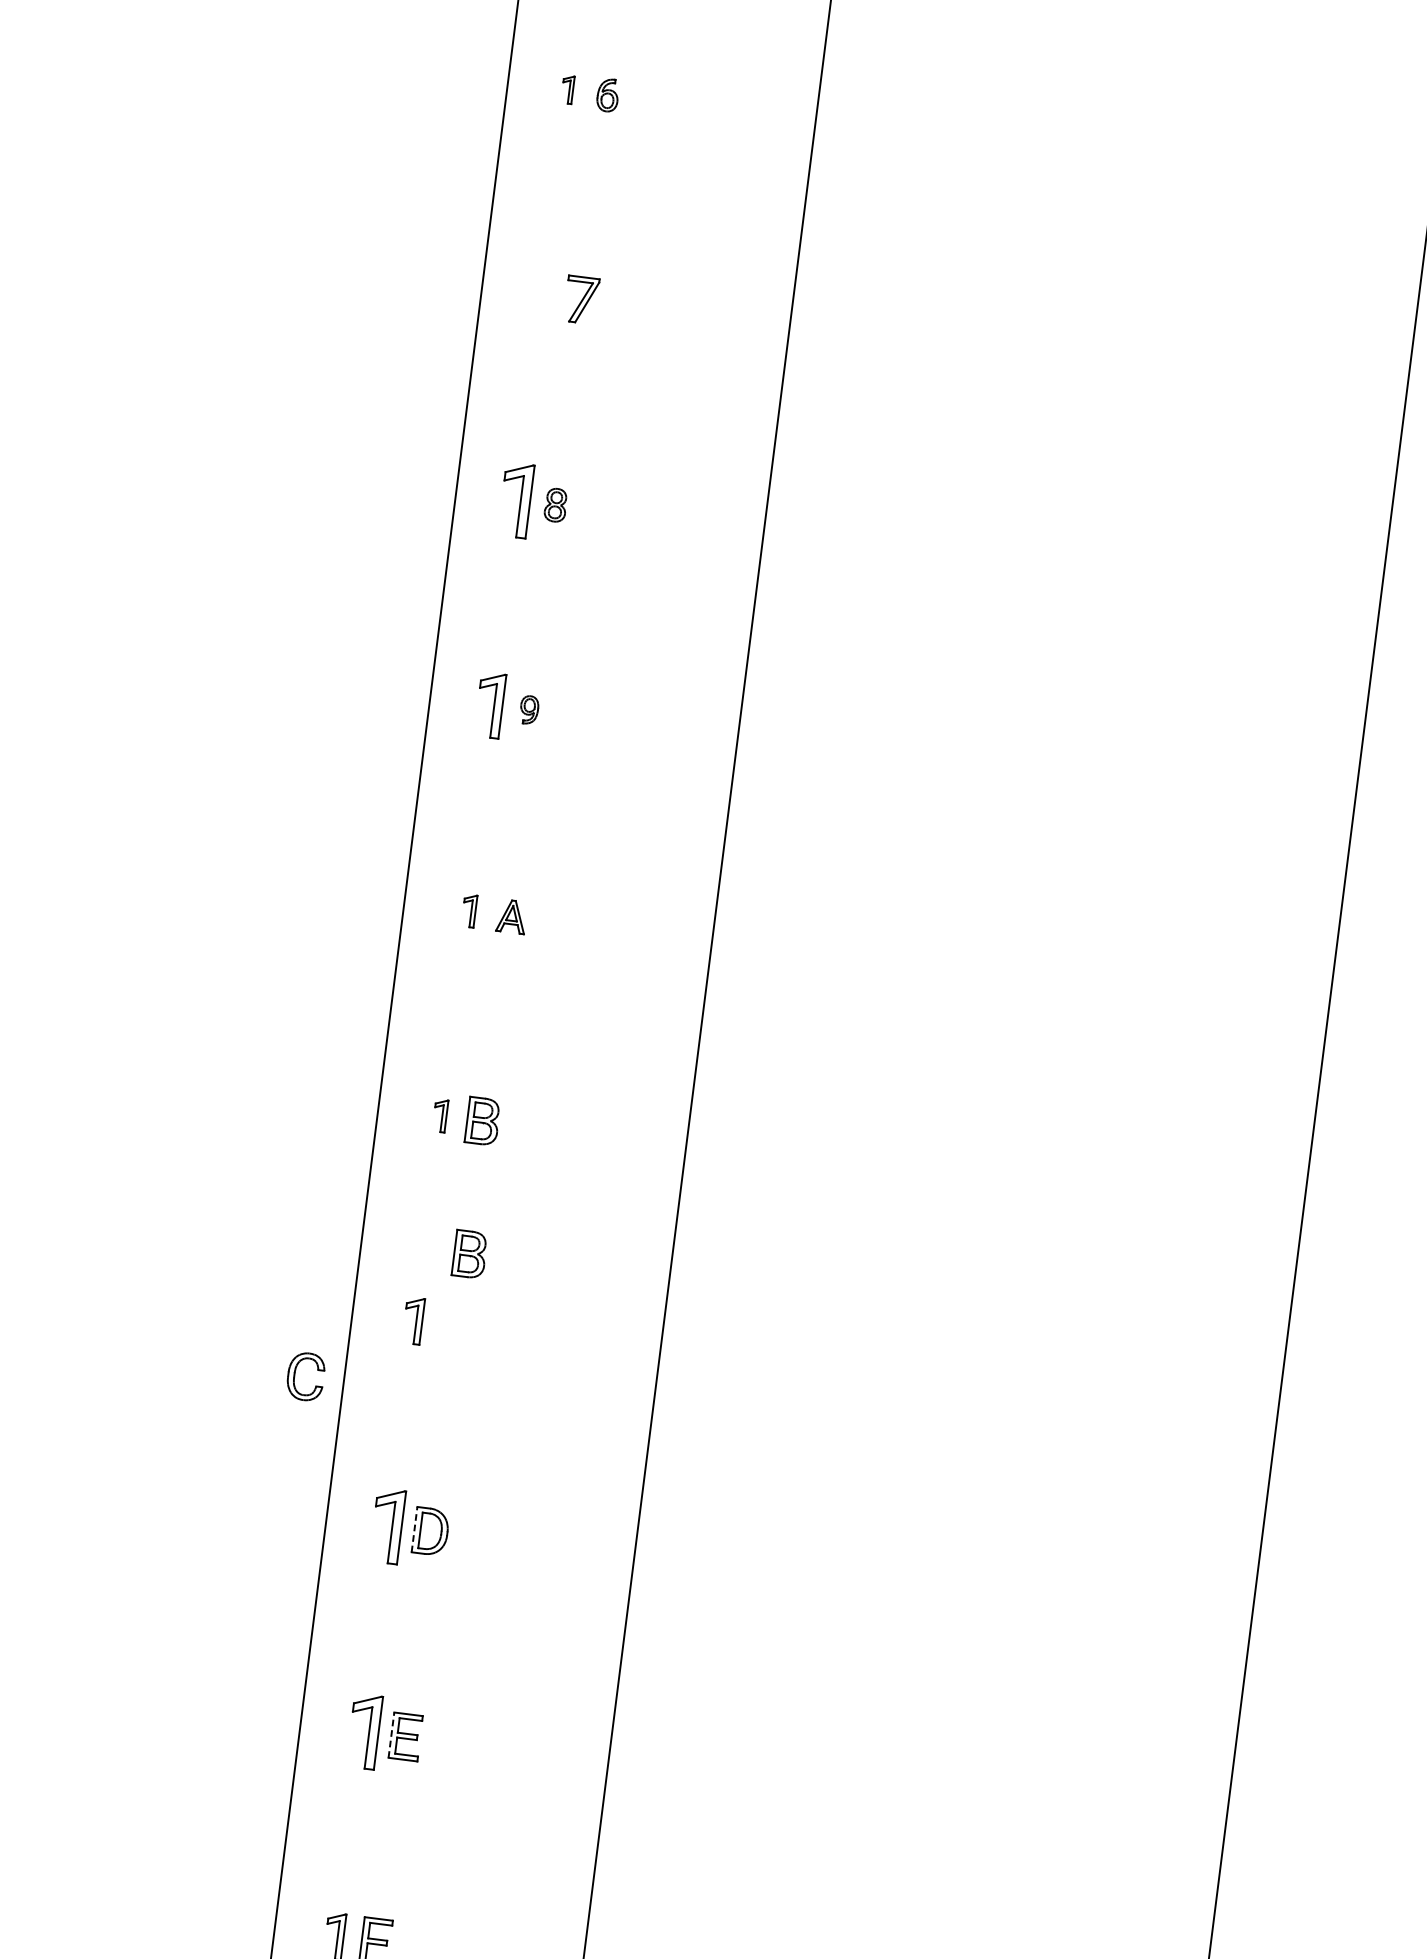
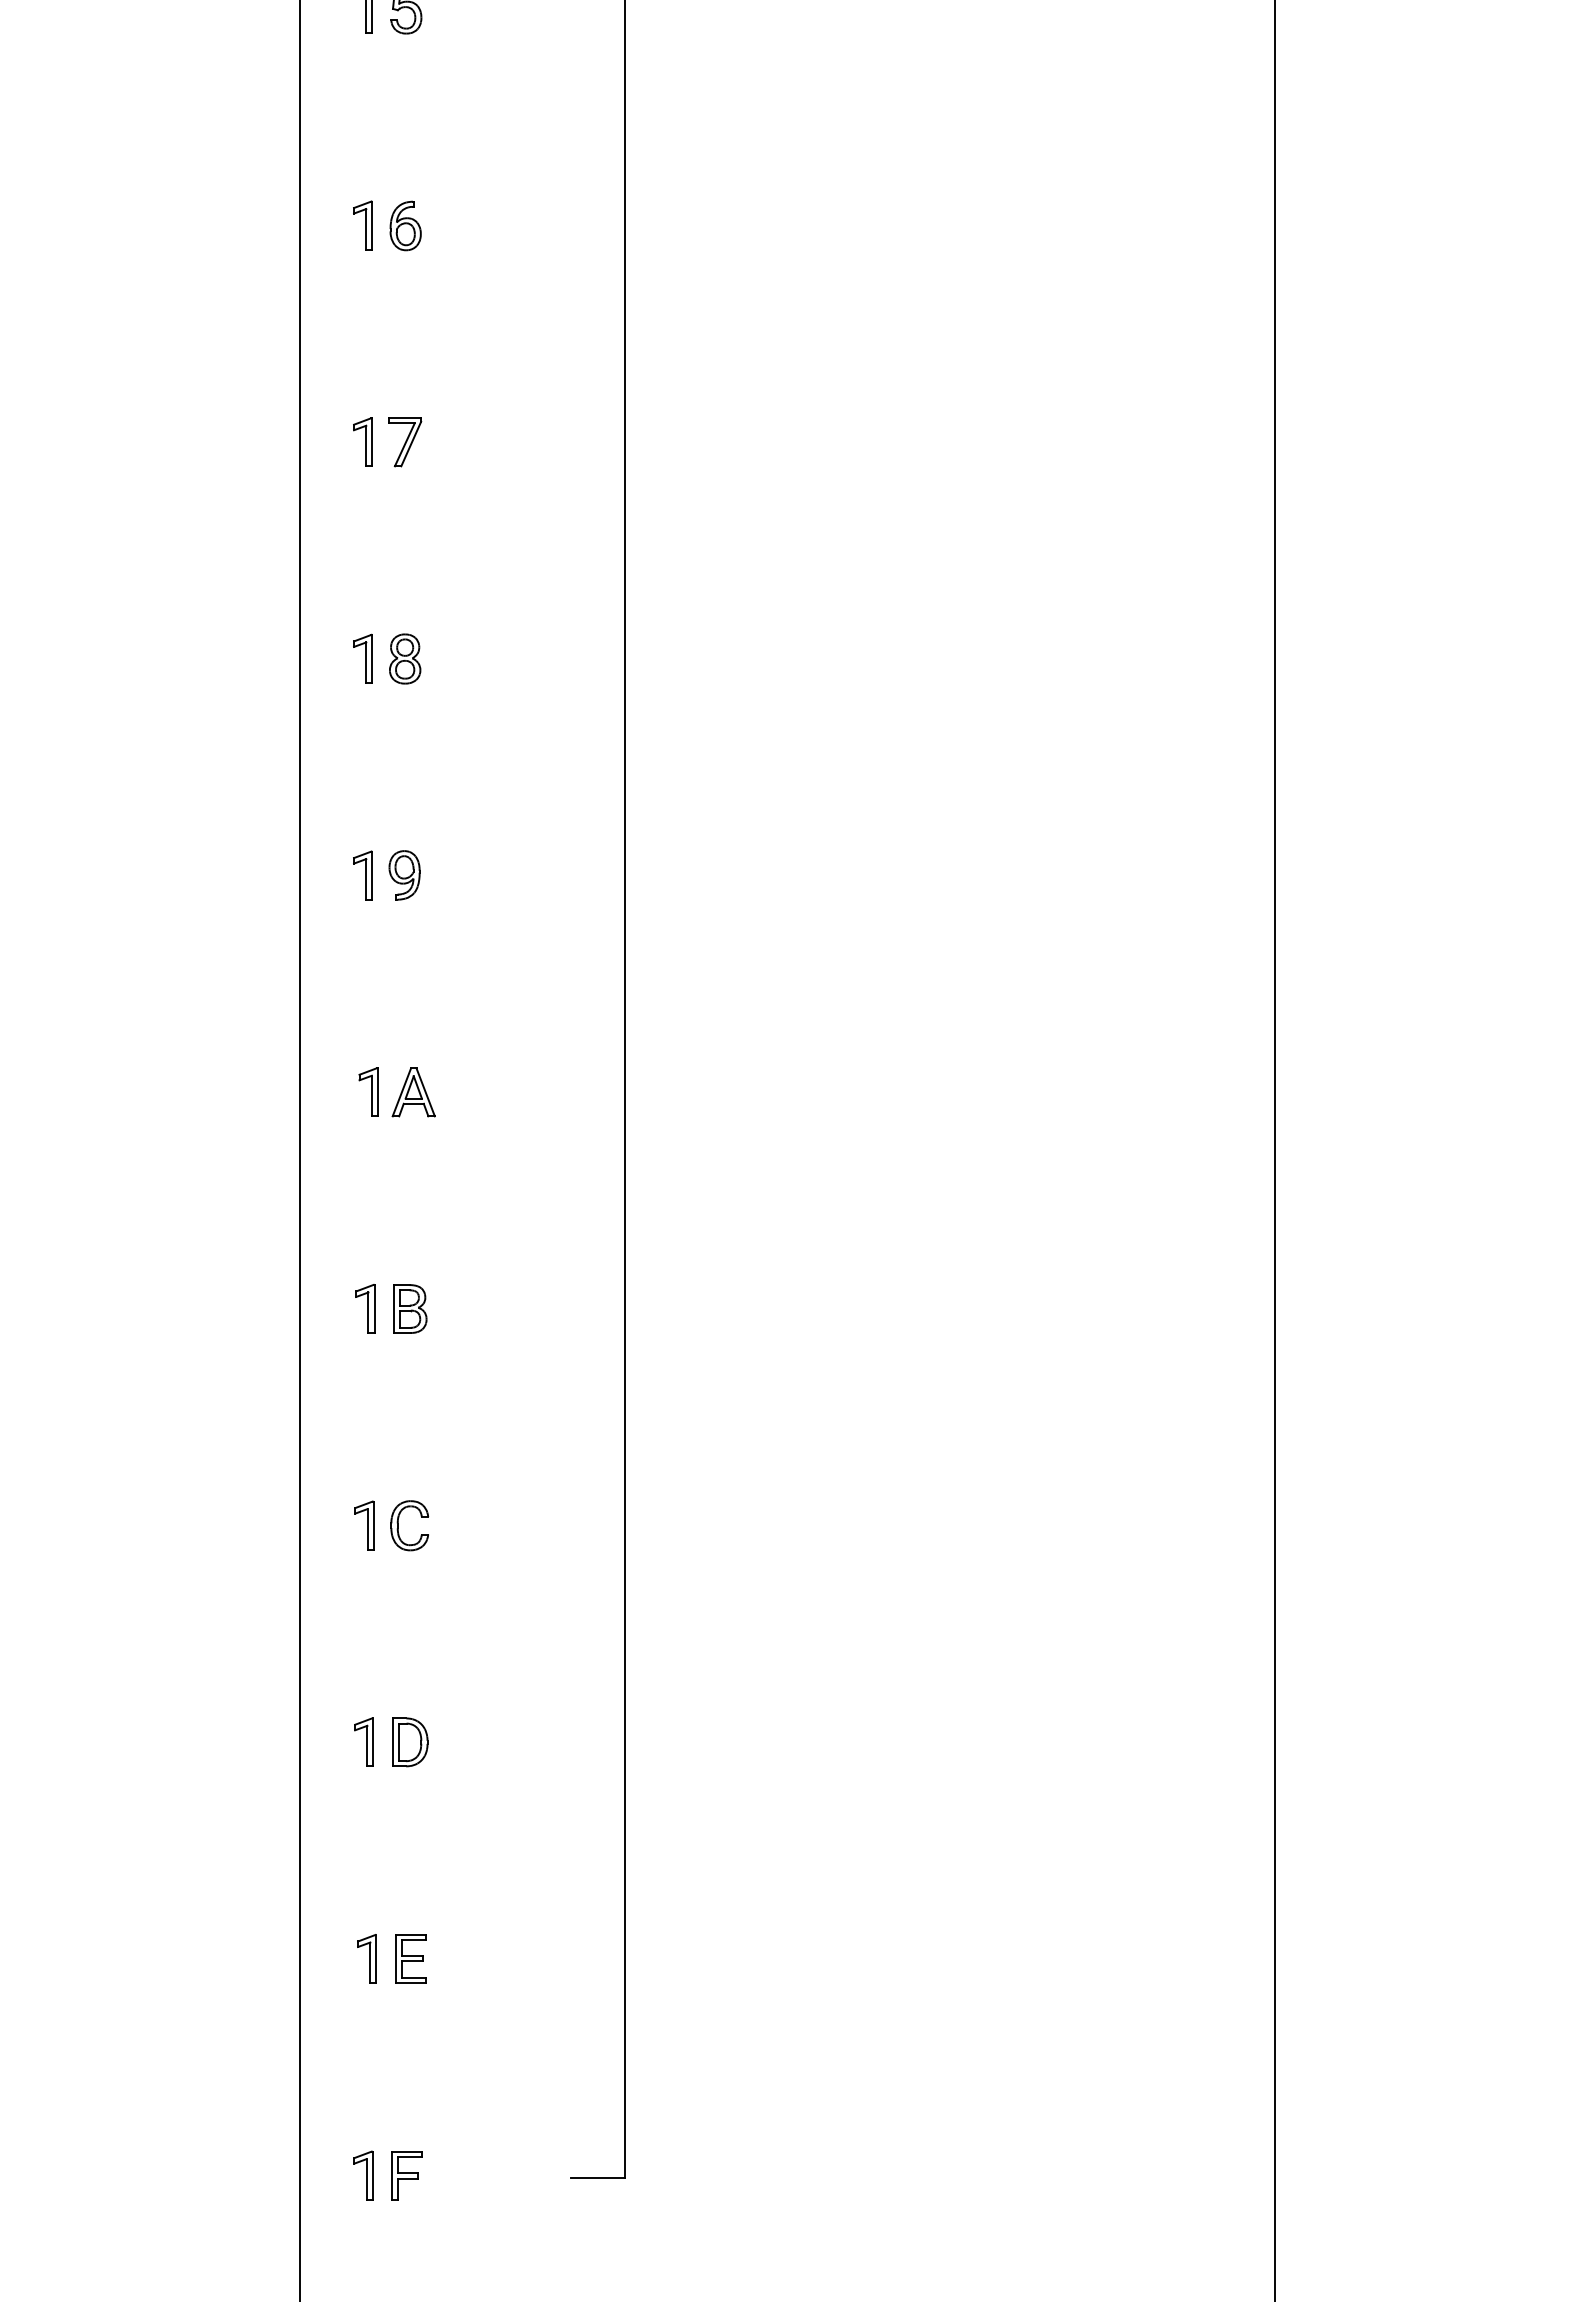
part: (567, 89) -> (362, 225), size x1.67
part: (607, 94) -> (405, 225), size x1.43
part: (541, 294) -> (362, 441), added
part: (515, 499) -> (362, 658), size x0.62
part: (556, 504) -> (405, 658), size x1.43
part: (489, 705) -> (362, 875), size x0.71
part: (529, 710) -> (404, 875), size x1.67
part: (469, 910) -> (368, 1091), size x1.43
part: (511, 916) -> (413, 1092), size x1.43
part: (440, 1115) -> (365, 1308), size x1.43
part: (470, 1253) -> (414, 1448), removed
part: (295, 1375) -> (398, 1525), moved
part: (386, 1525) -> (363, 1741), size x0.62
line: (414, 1529) -> (392, 1742), dashed -> solid
part: (363, 1731) -> (366, 1958), size x0.62
line: (391, 1735) -> (395, 1959), dashed -> solid

